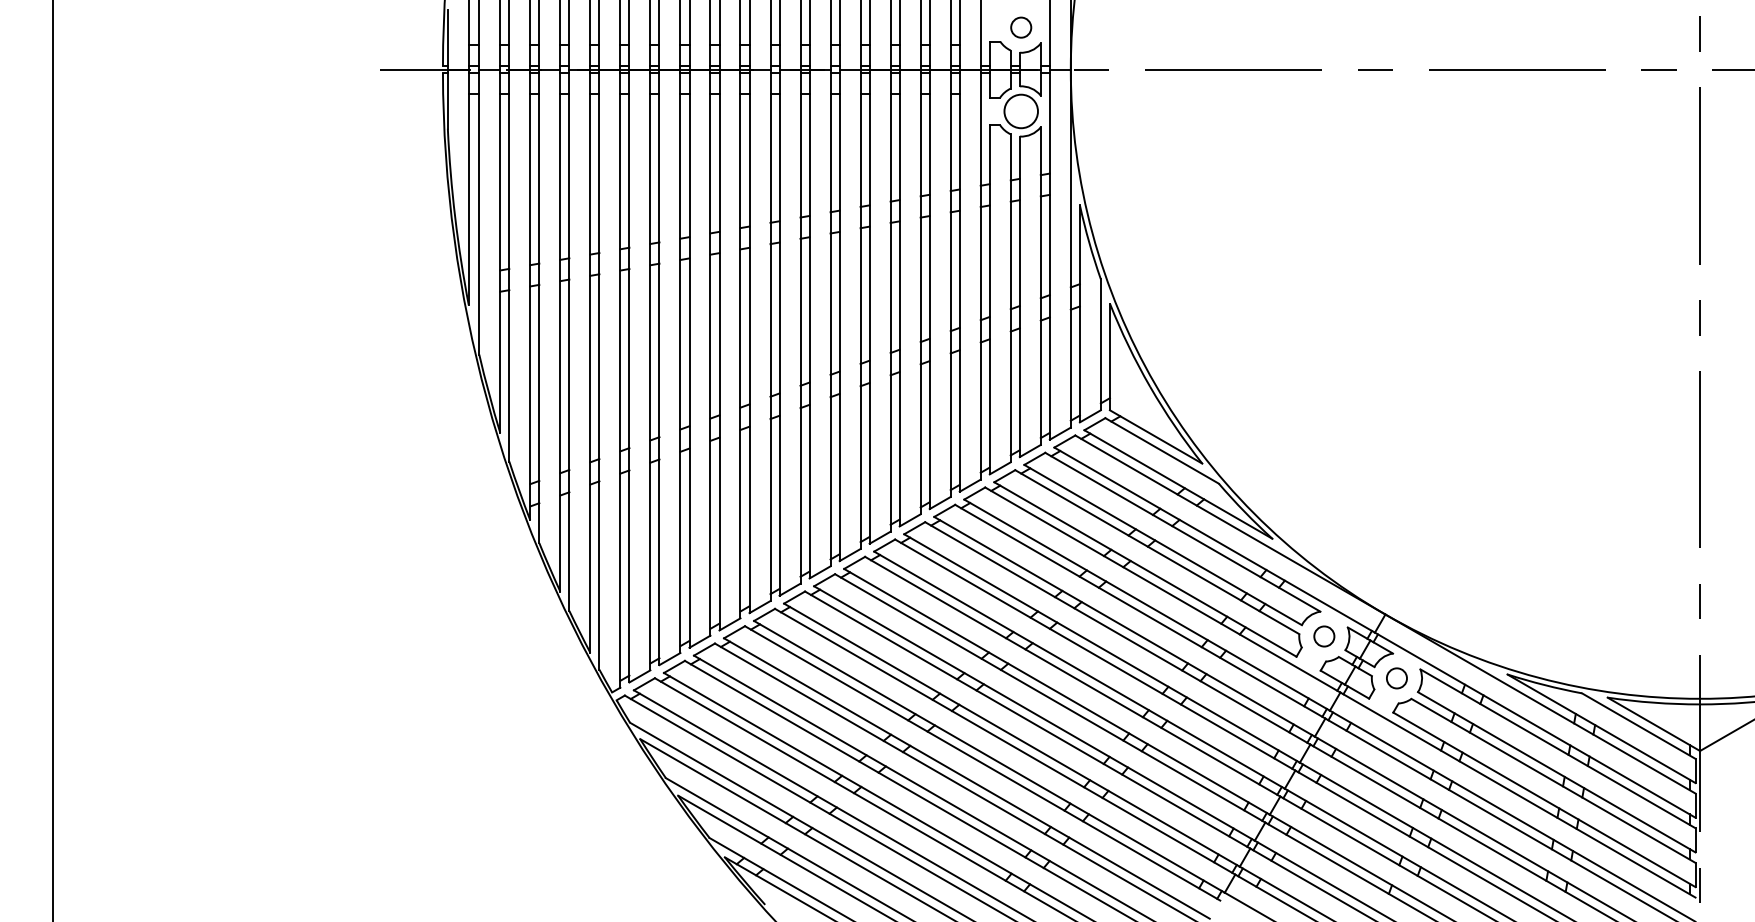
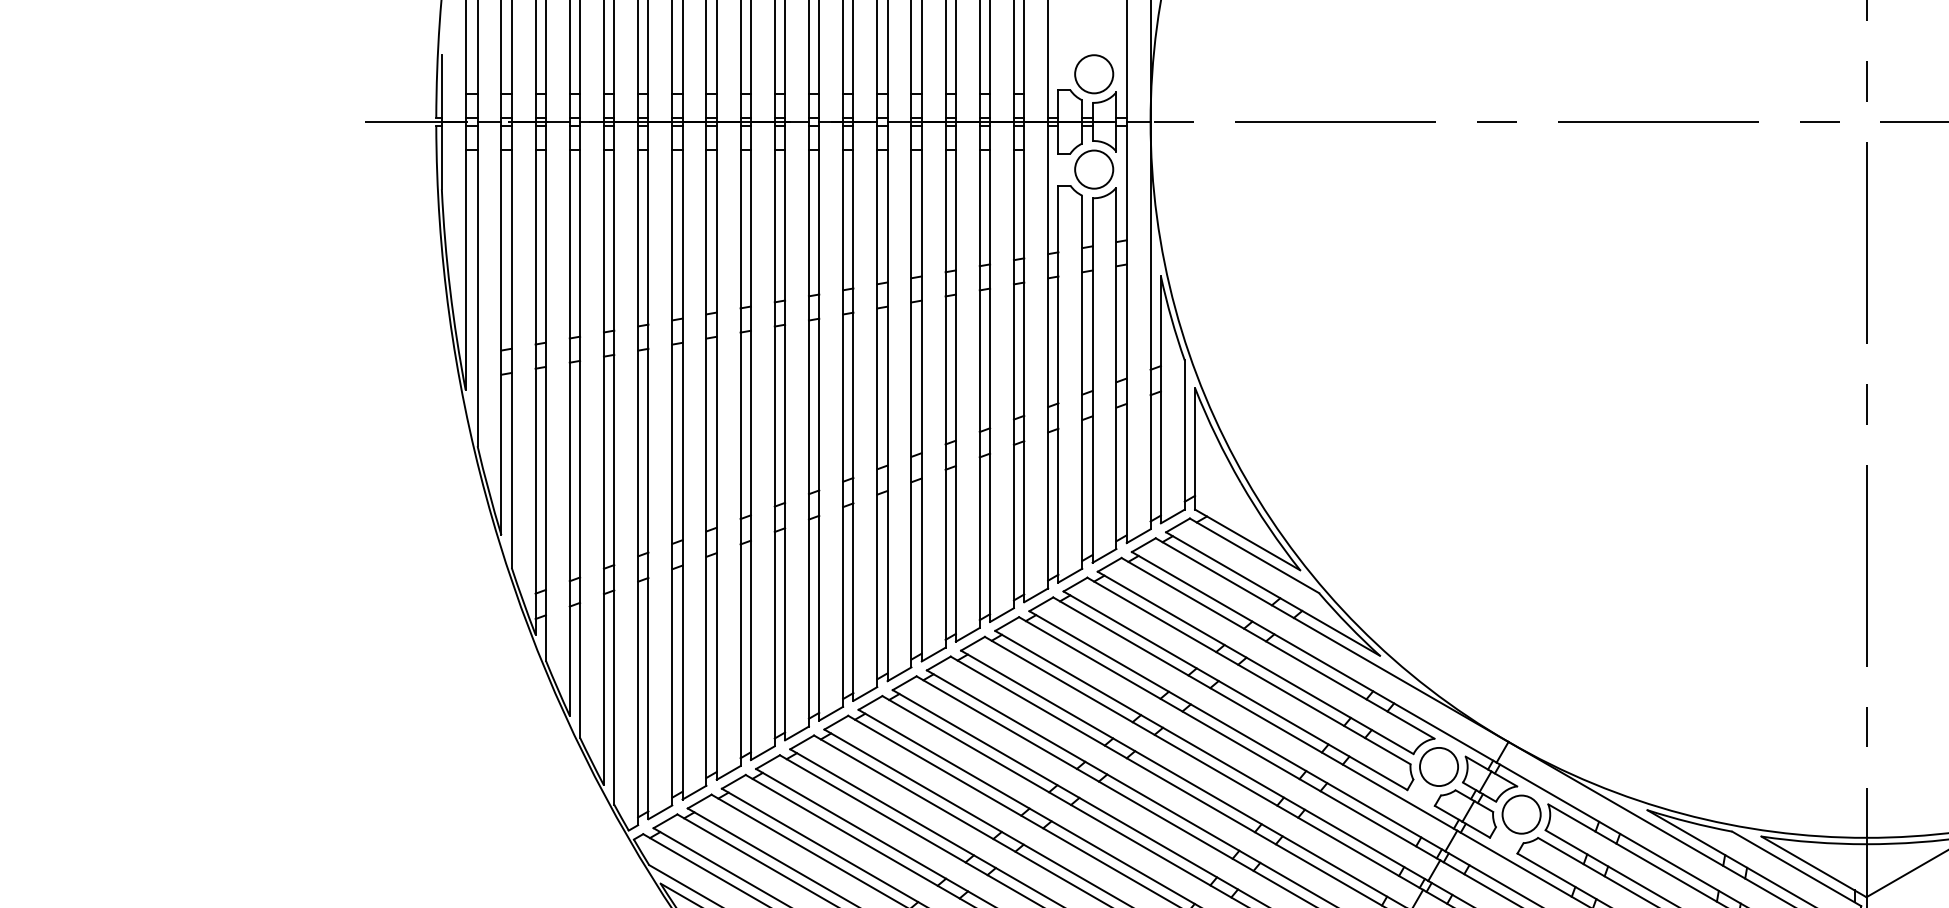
circle: (1020, 27) -> (1093, 74), size x1.67
circle: (1324, 636) -> (1439, 766), size x1.67
circle: (1396, 678) -> (1521, 814), size x1.67

